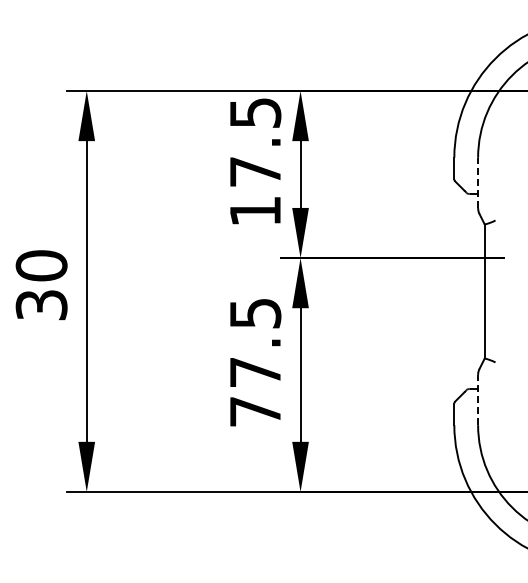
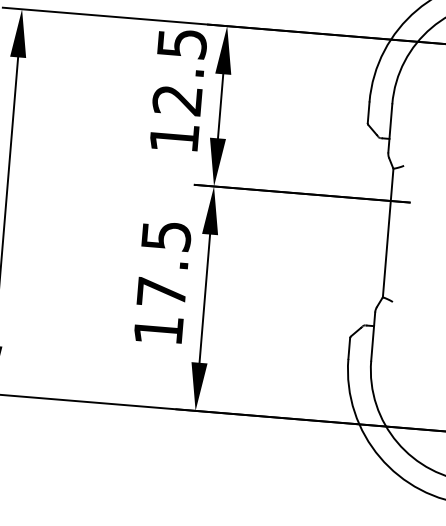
text: (254, 171) -> (176, 99), 17.5 -> 12.5
line: (478, 182) -> (390, 127), dashed -> solid
line: (478, 399) -> (373, 336), dashed -> solid
text: (255, 411) -> (158, 330), 77.5 -> 17.5

